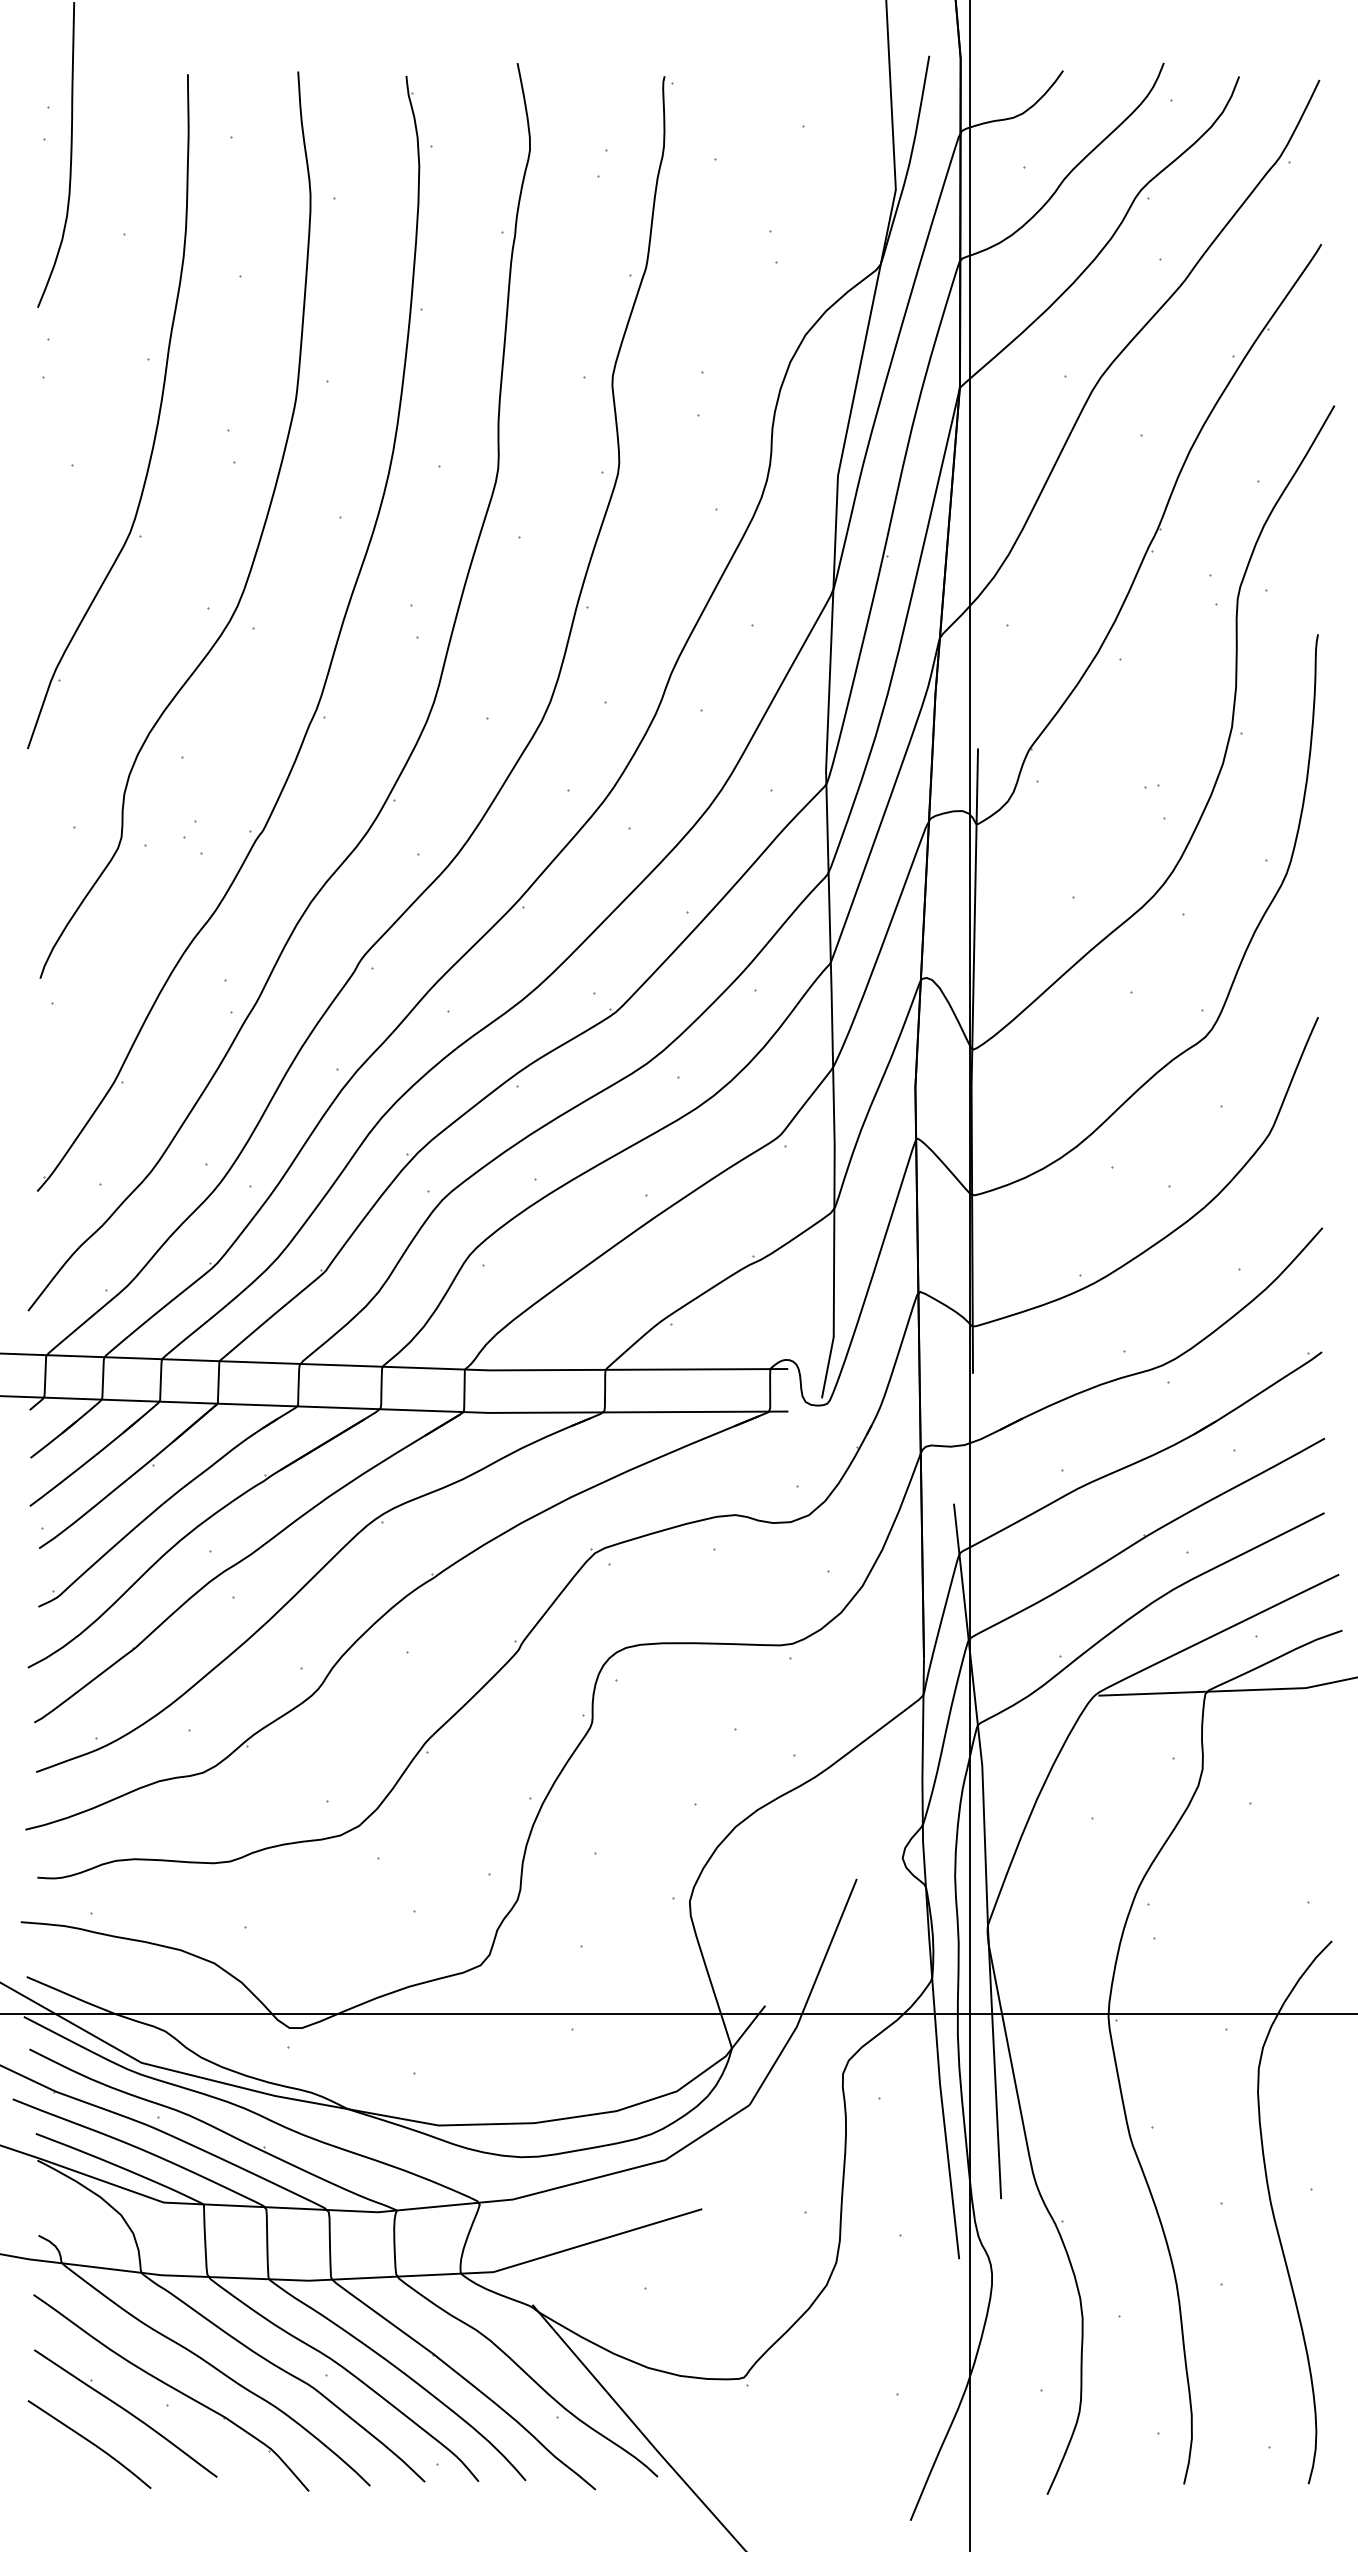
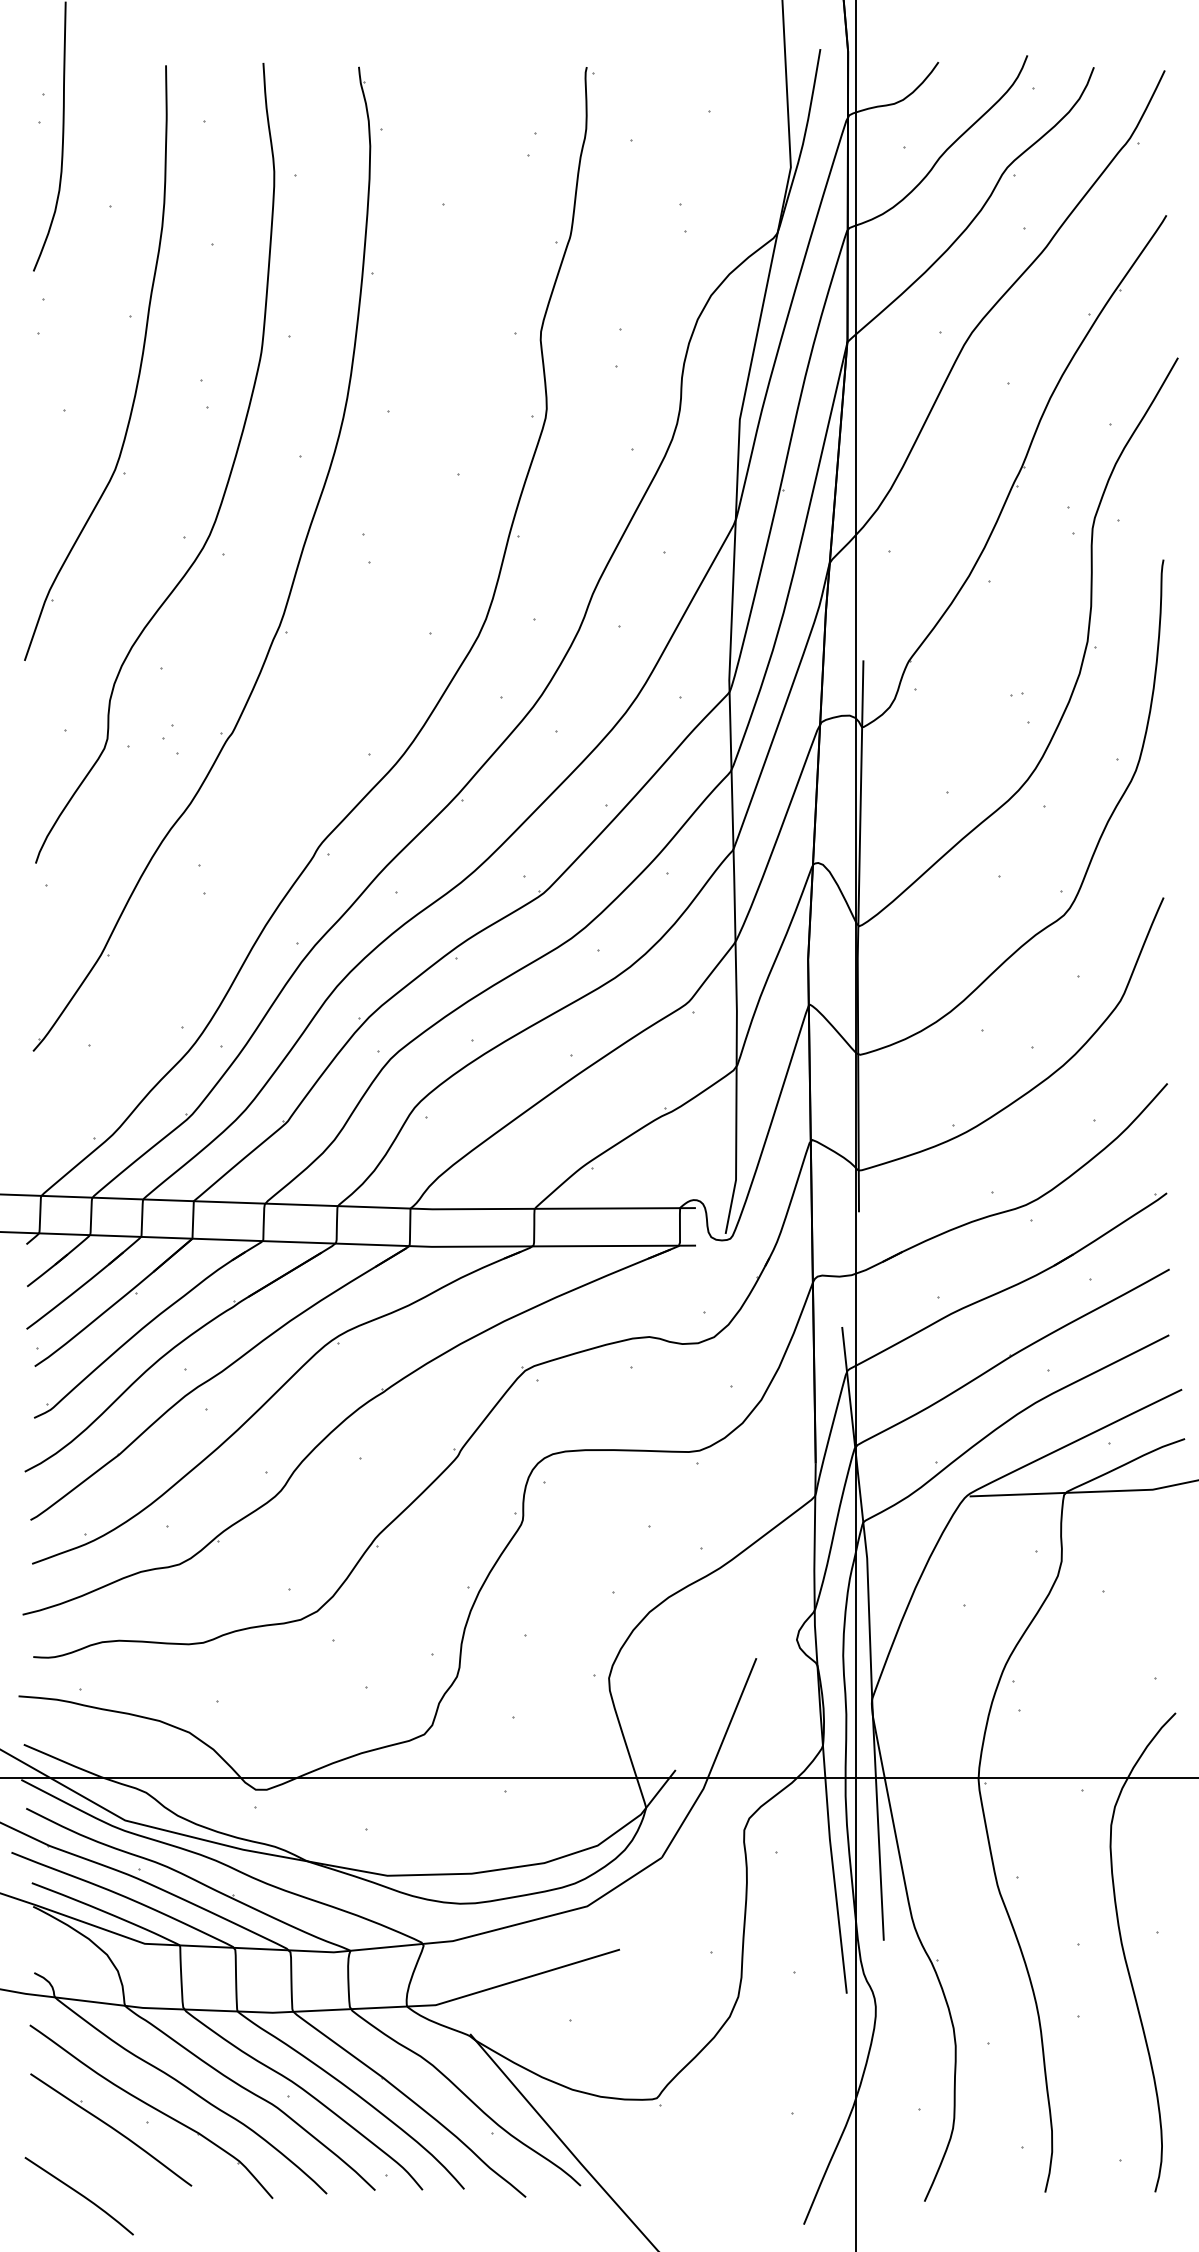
part: (408, 756) -> (360, 667), removed
curve: (90, 2443) -> (80, 2195), moved

